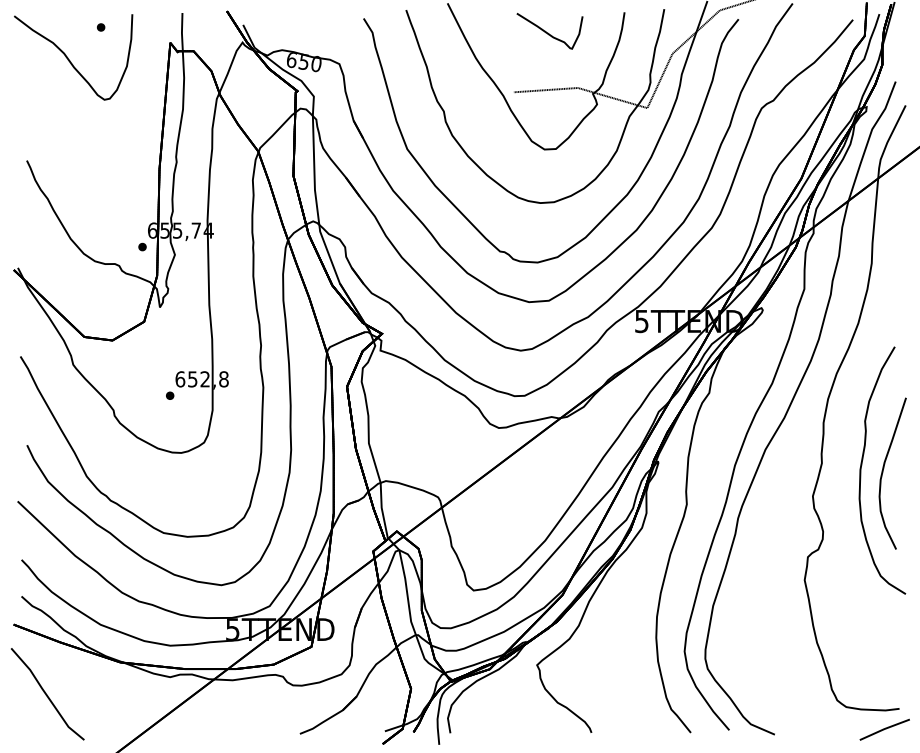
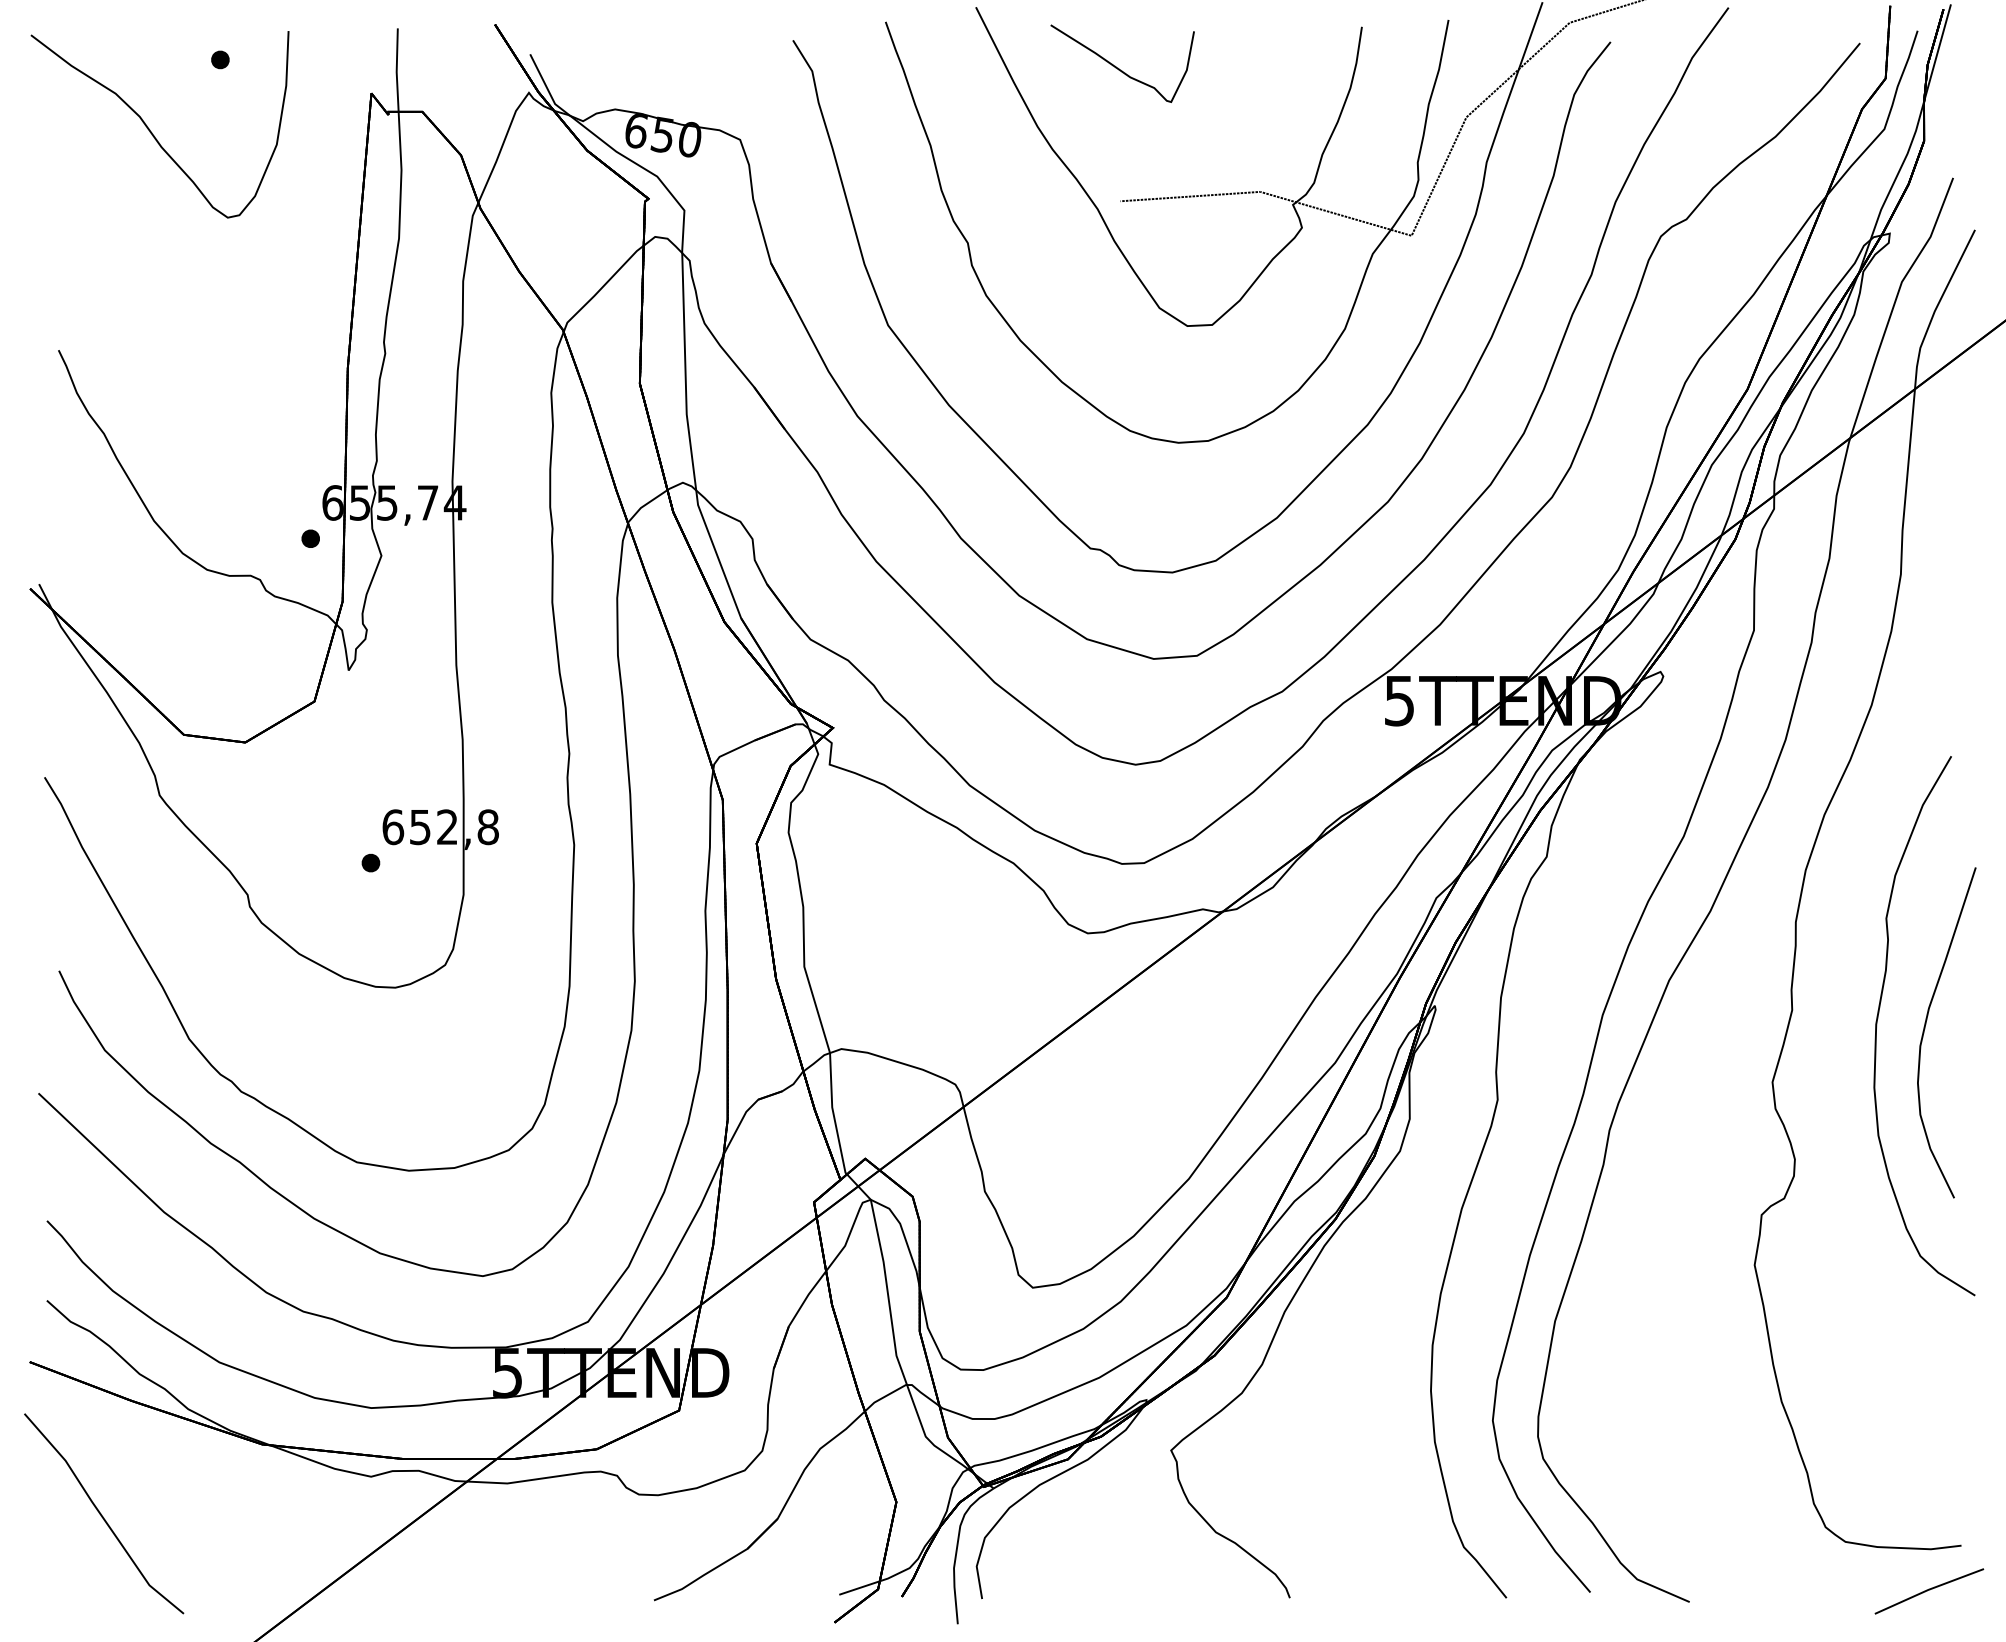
part: (549, 31) -> (1121, 64), moved

